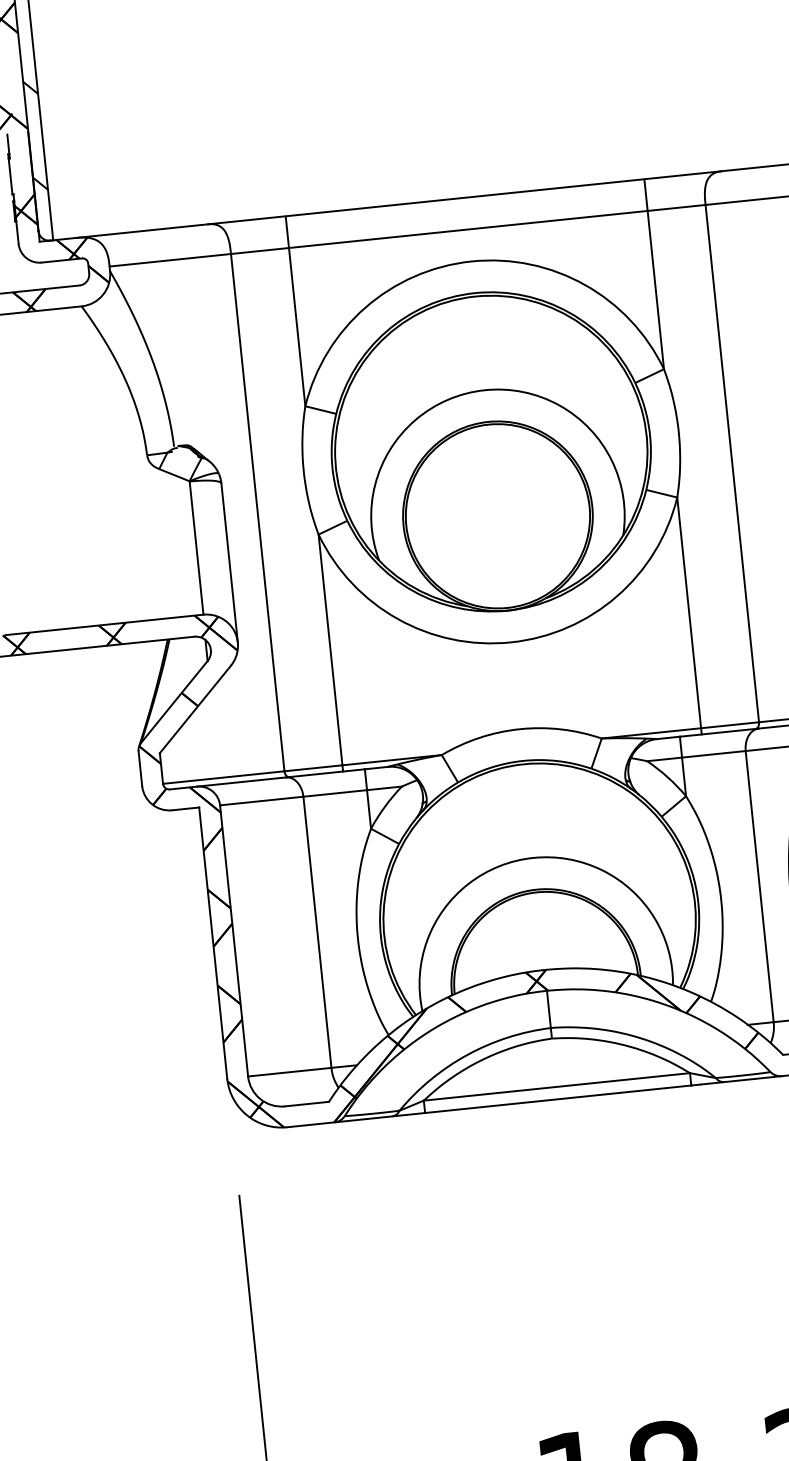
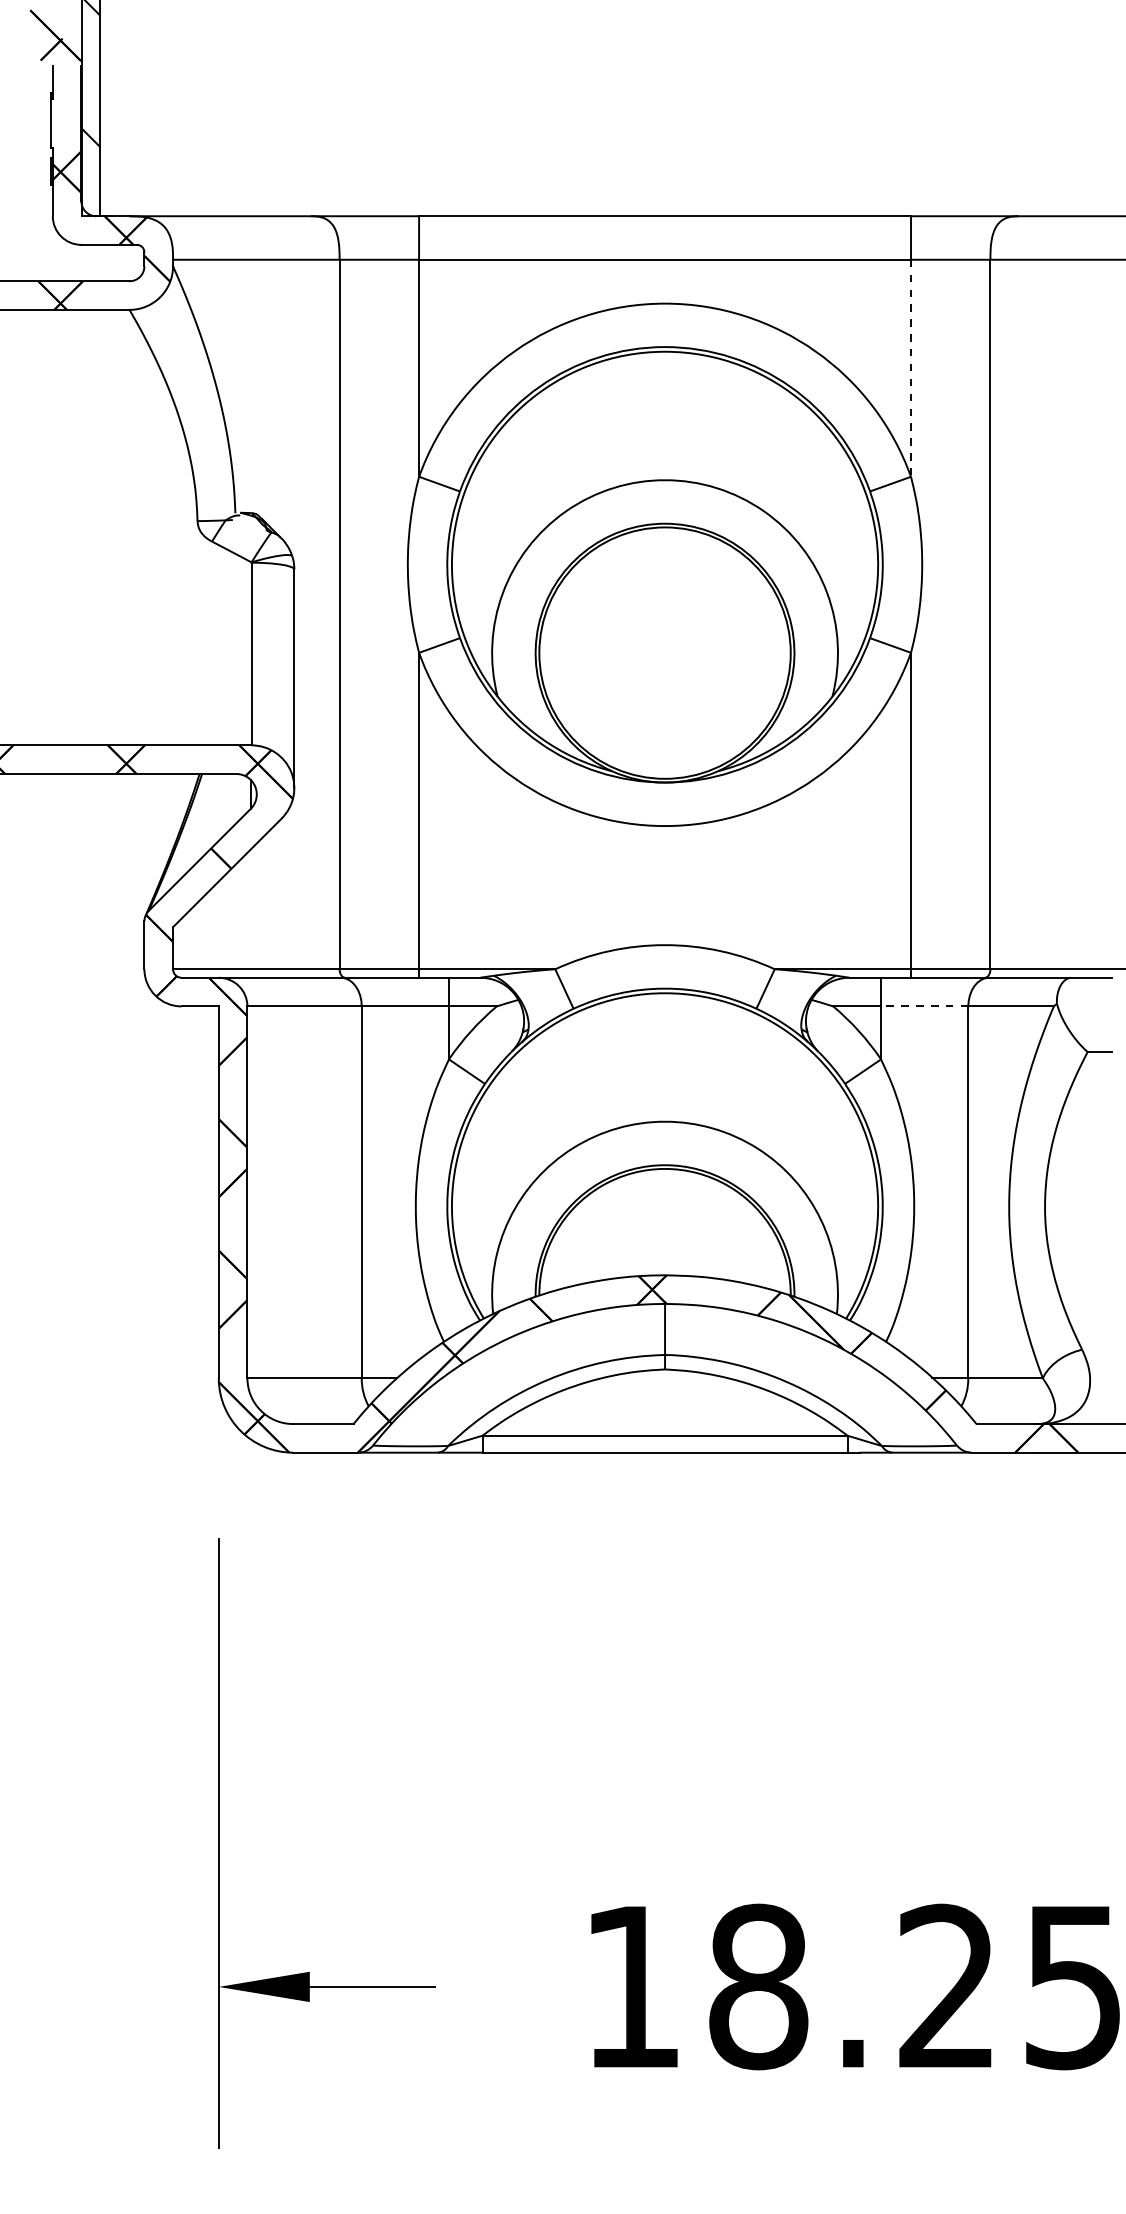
line: (656, 290) -> (911, 368), solid -> dashed
line: (713, 754) -> (924, 1006), solid -> dashed

